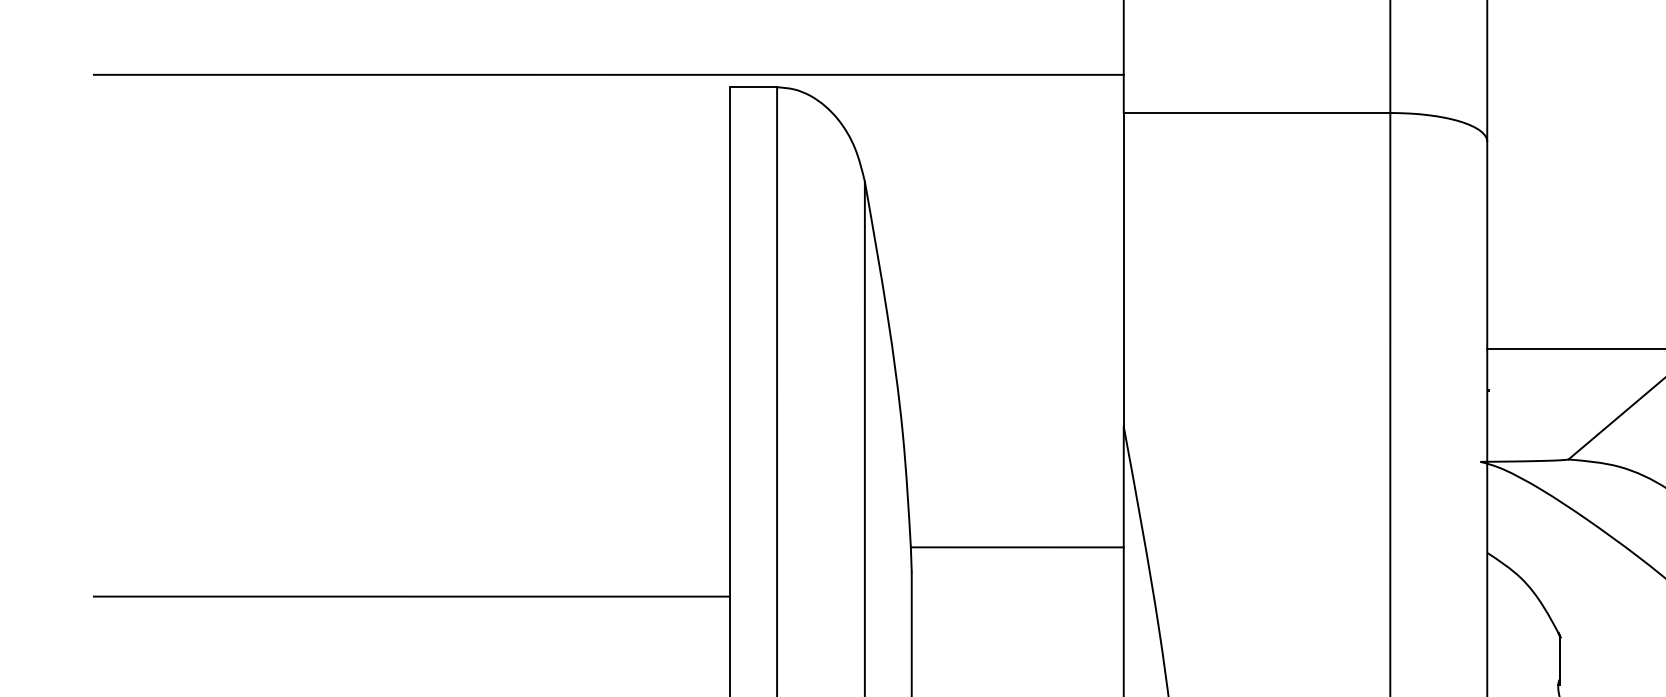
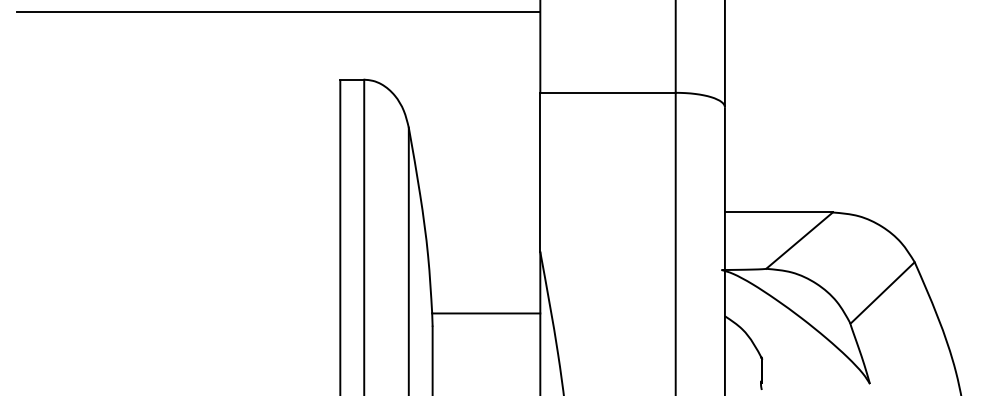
line: (608, 74) -> (278, 73), removed
line: (411, 596) -> (178, 338), removed

